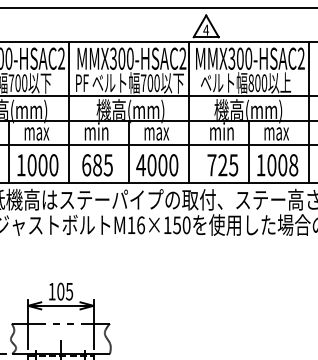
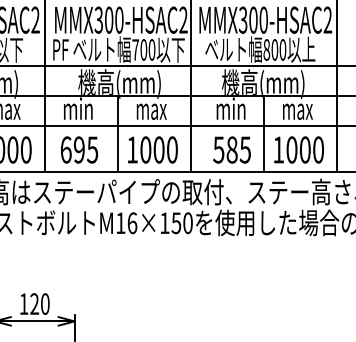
text: (97, 165) -> (79, 150), 685 -> 695
text: (140, 165) -> (131, 150), 4000 -> 1000
text: (217, 165) -> (225, 150), 725 -> 585
text: (293, 165) -> (318, 150), 1008 -> 1000
text: (65, 291) -> (40, 303), 105 -> 120

